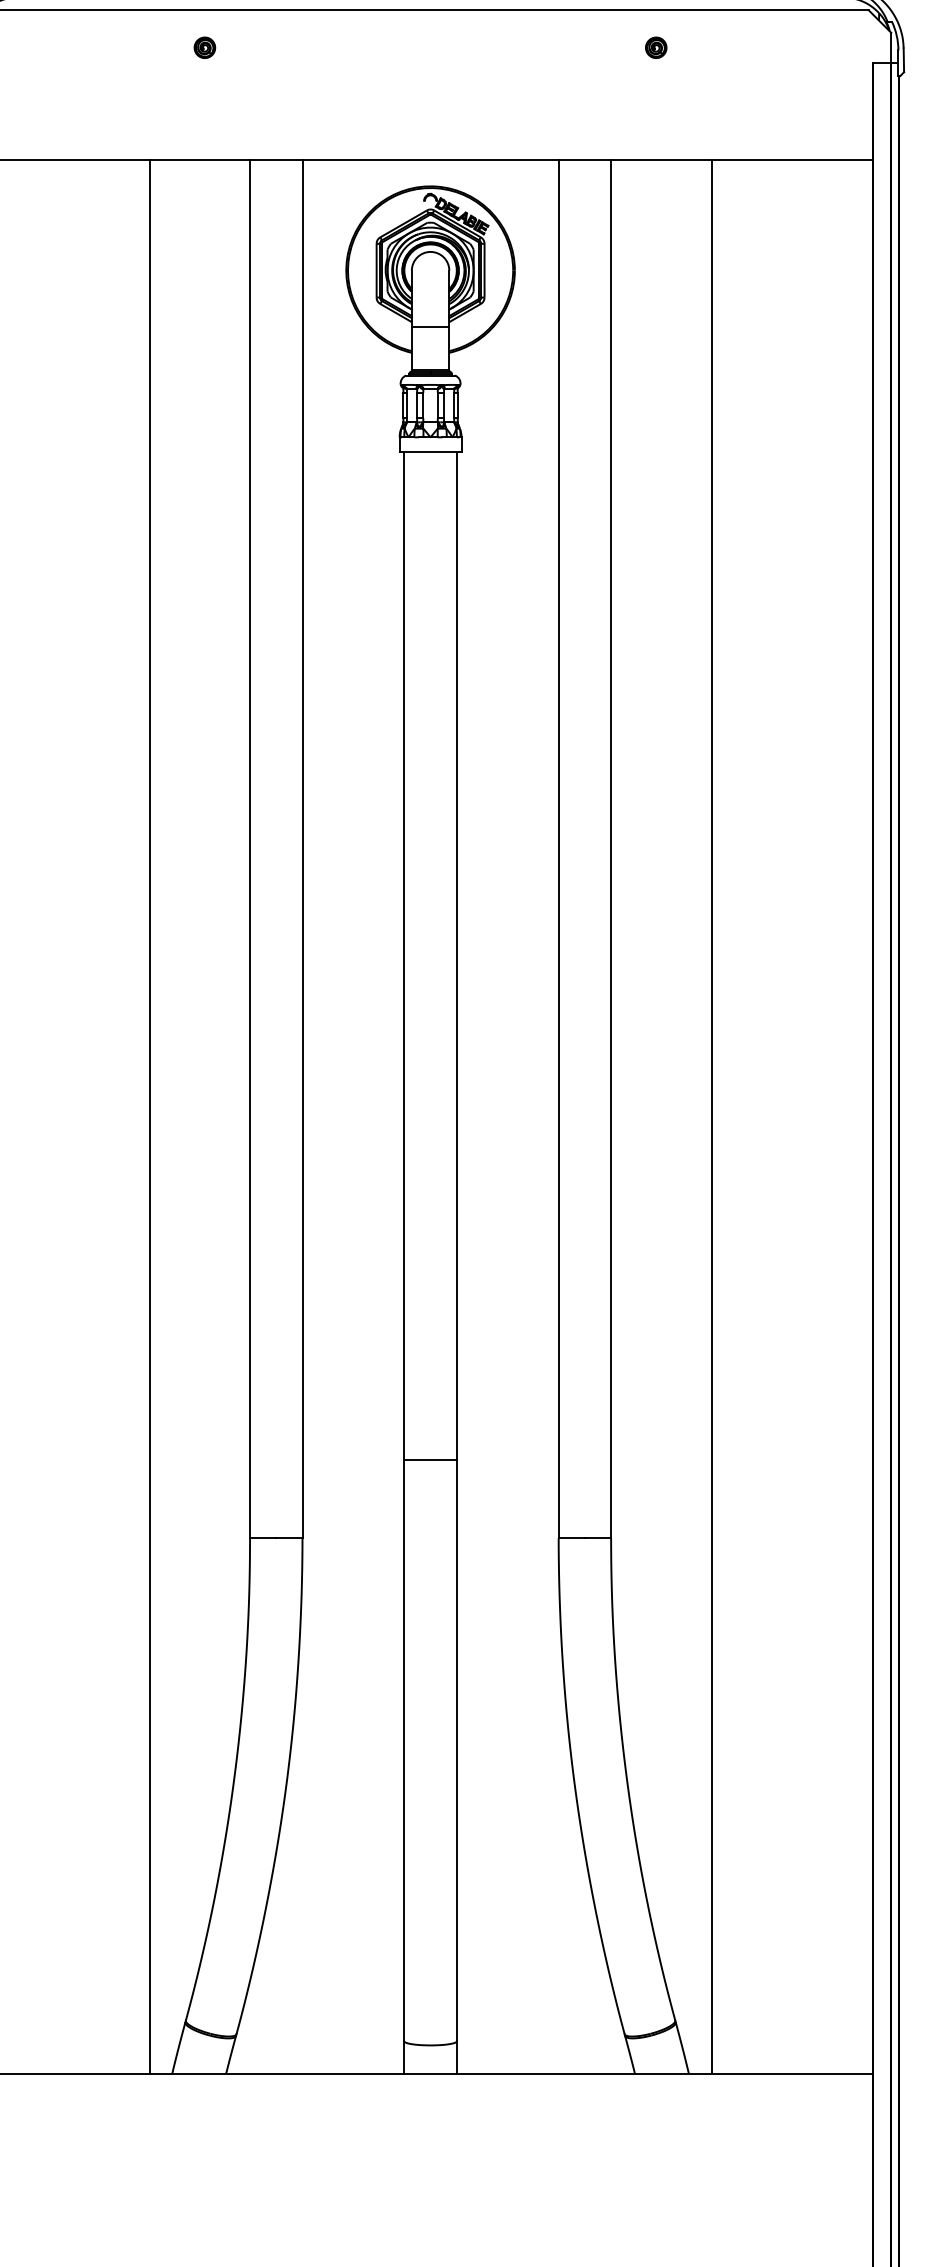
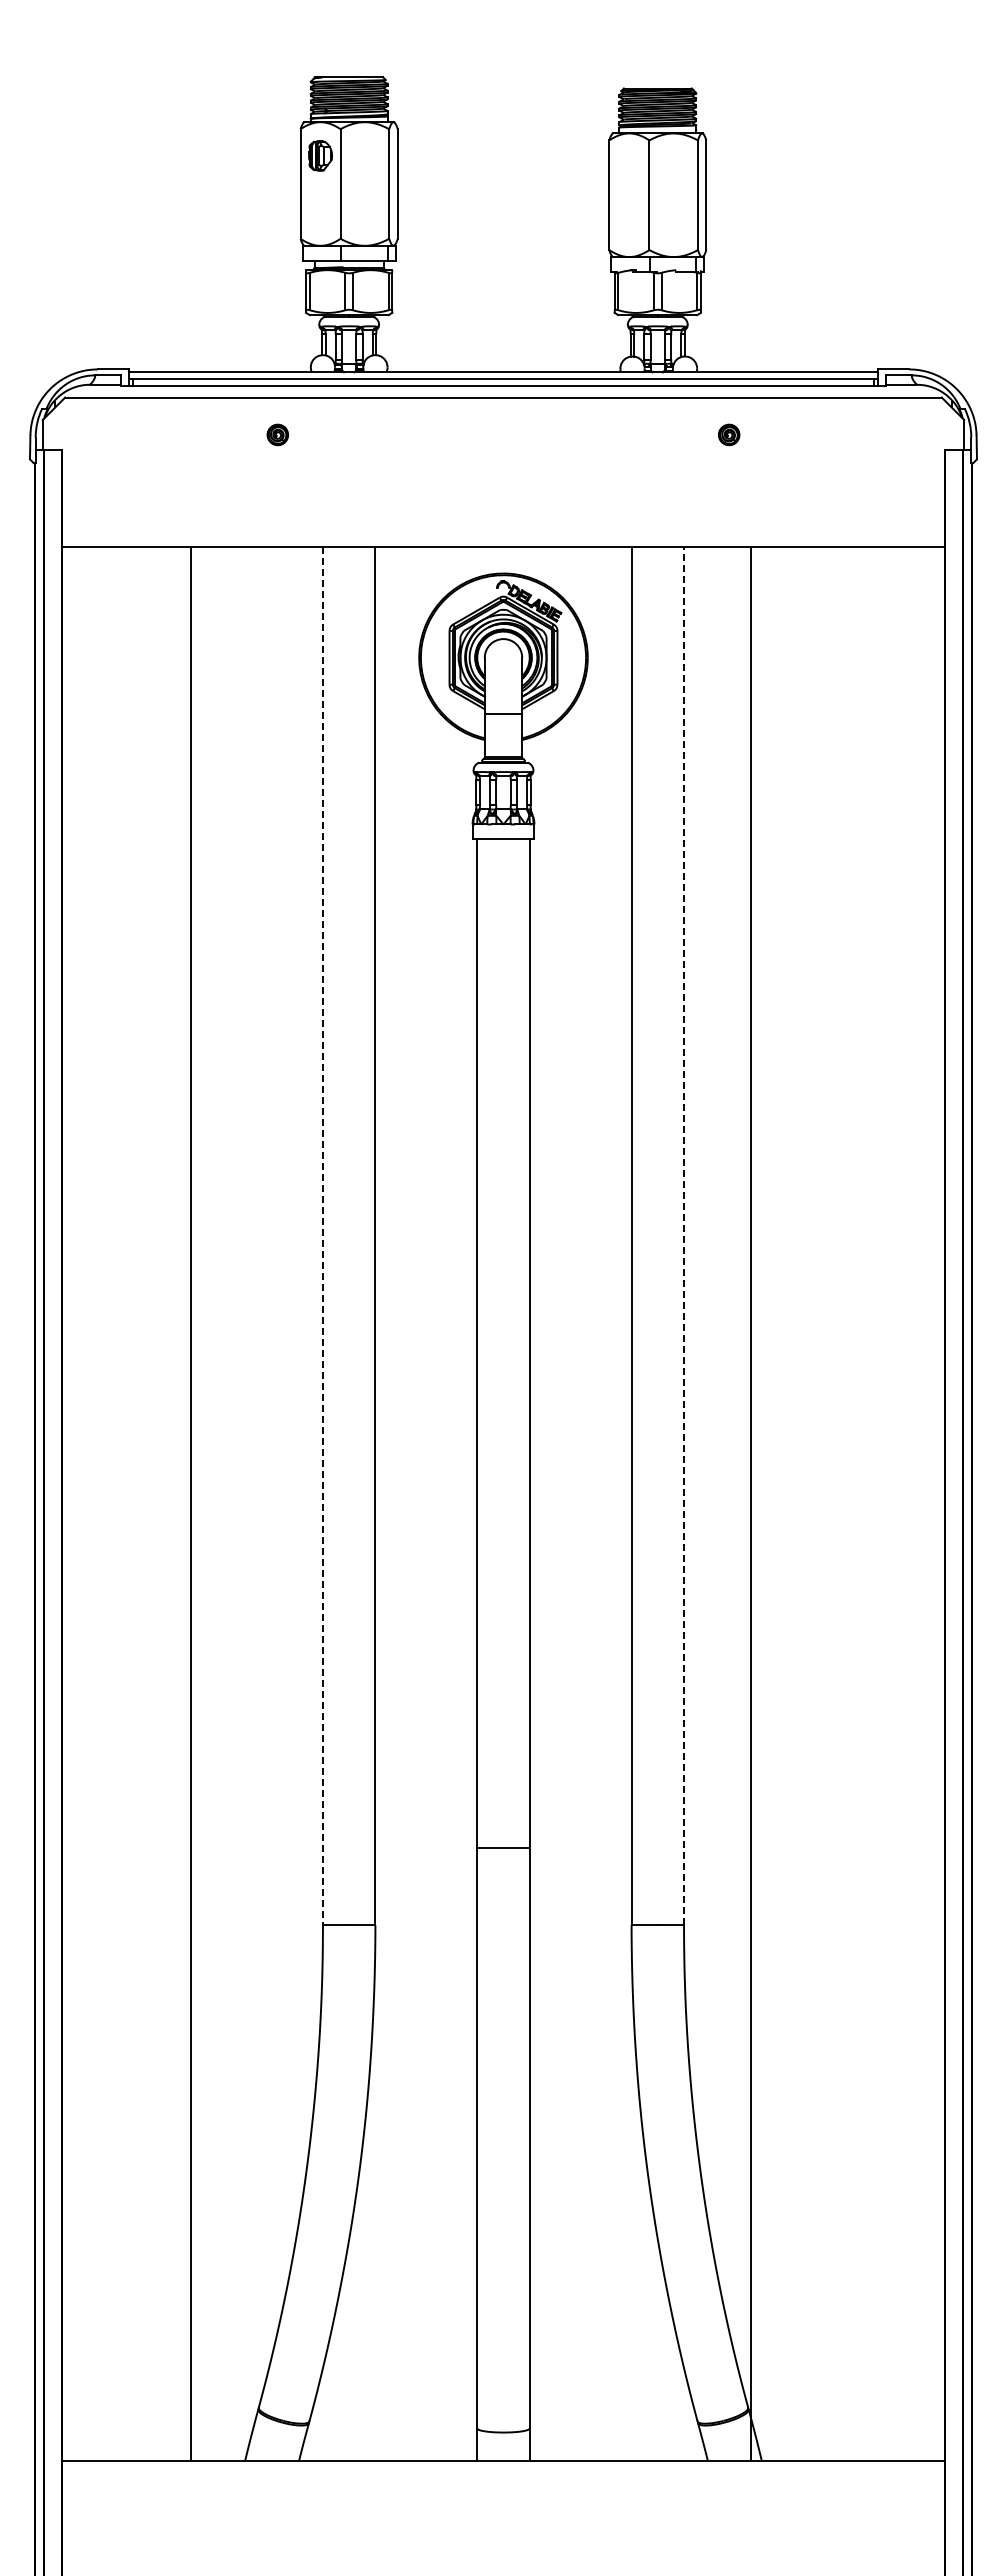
line: (249, 849) -> (322, 1236), solid -> dashed
line: (611, 849) -> (684, 1236), solid -> dashed
line: (149, 1117) -> (190, 1504), moved
line: (711, 1117) -> (751, 1504), moved

